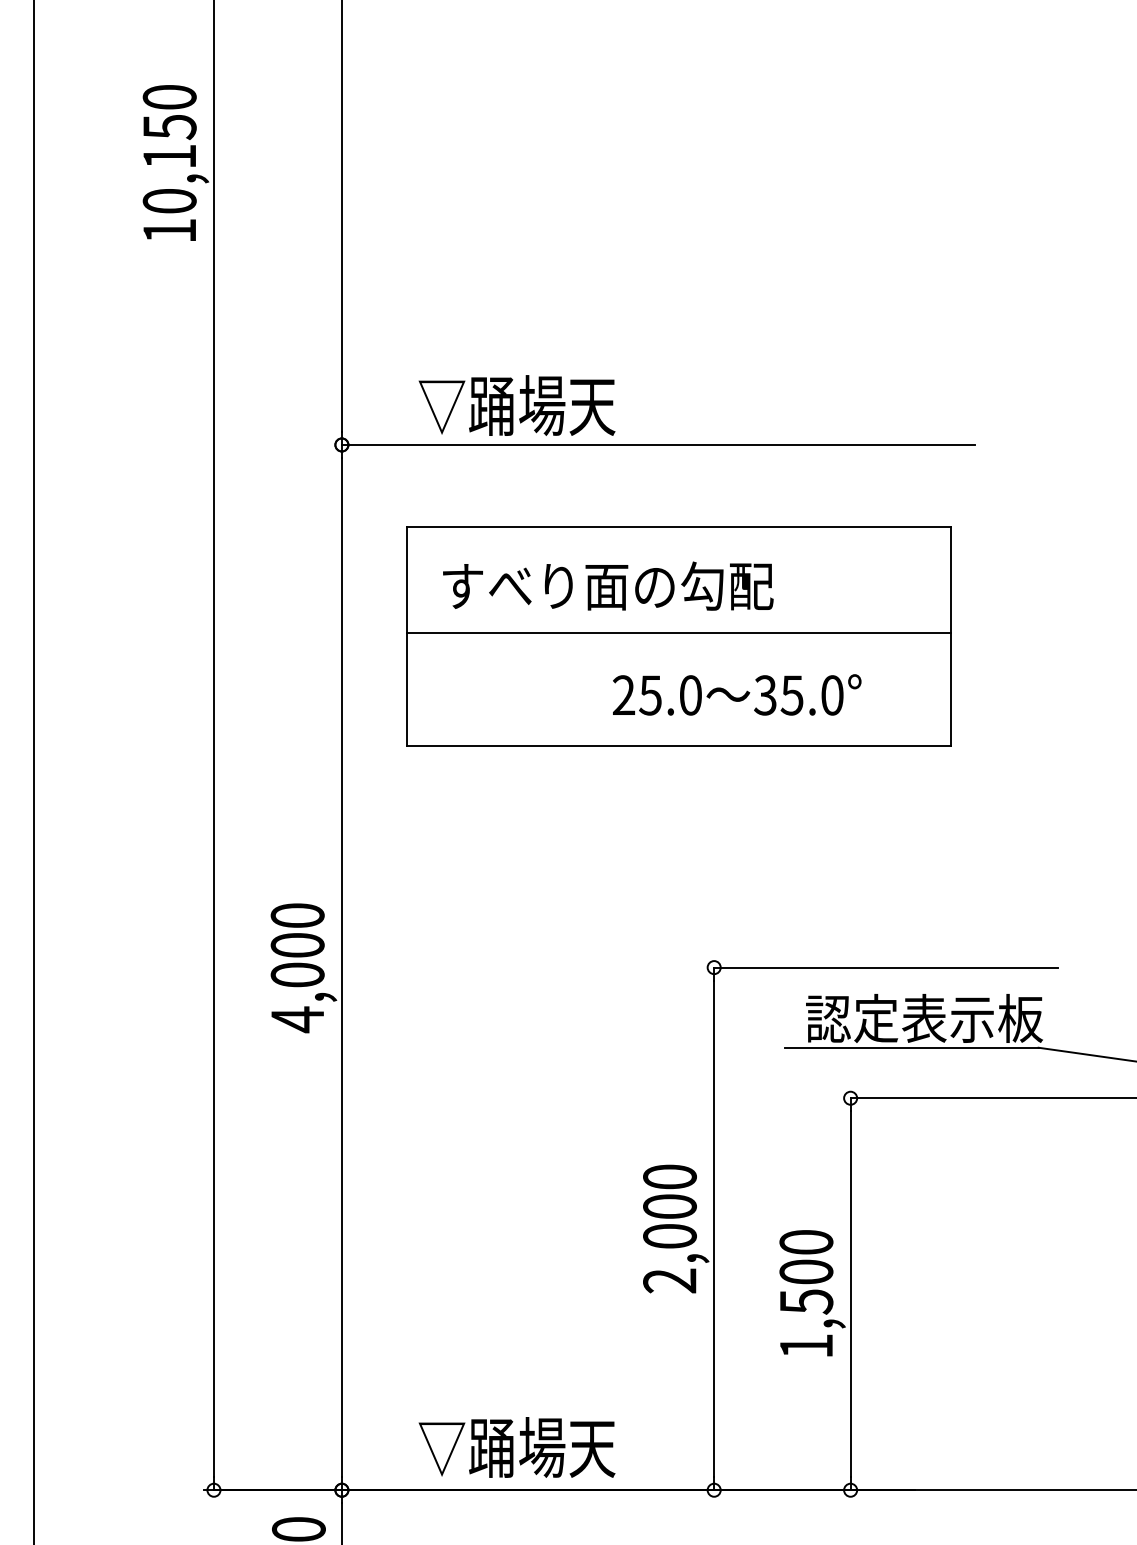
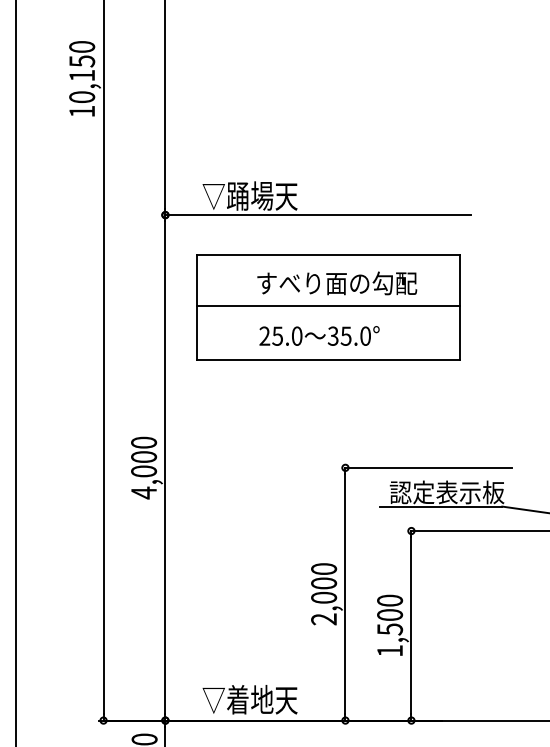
text: (608, 586) -> (337, 283), moved
text: (737, 693) -> (319, 335), moved
text: (517, 1446) -> (250, 699), ▽踊場天 -> ▽着地天

